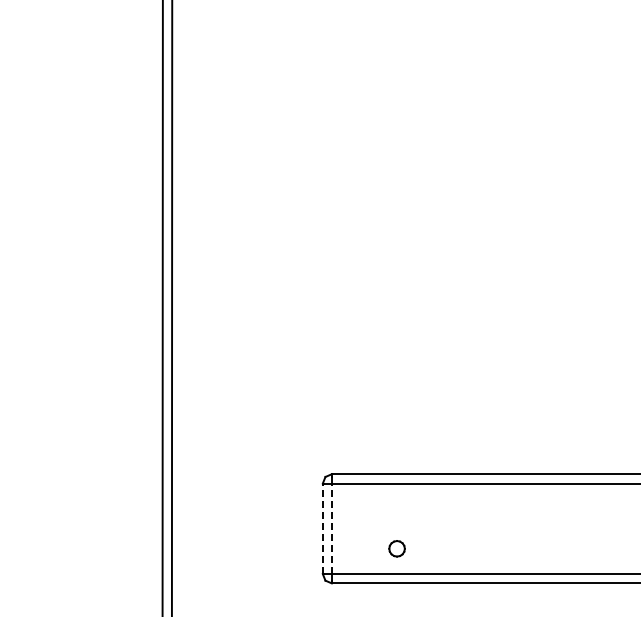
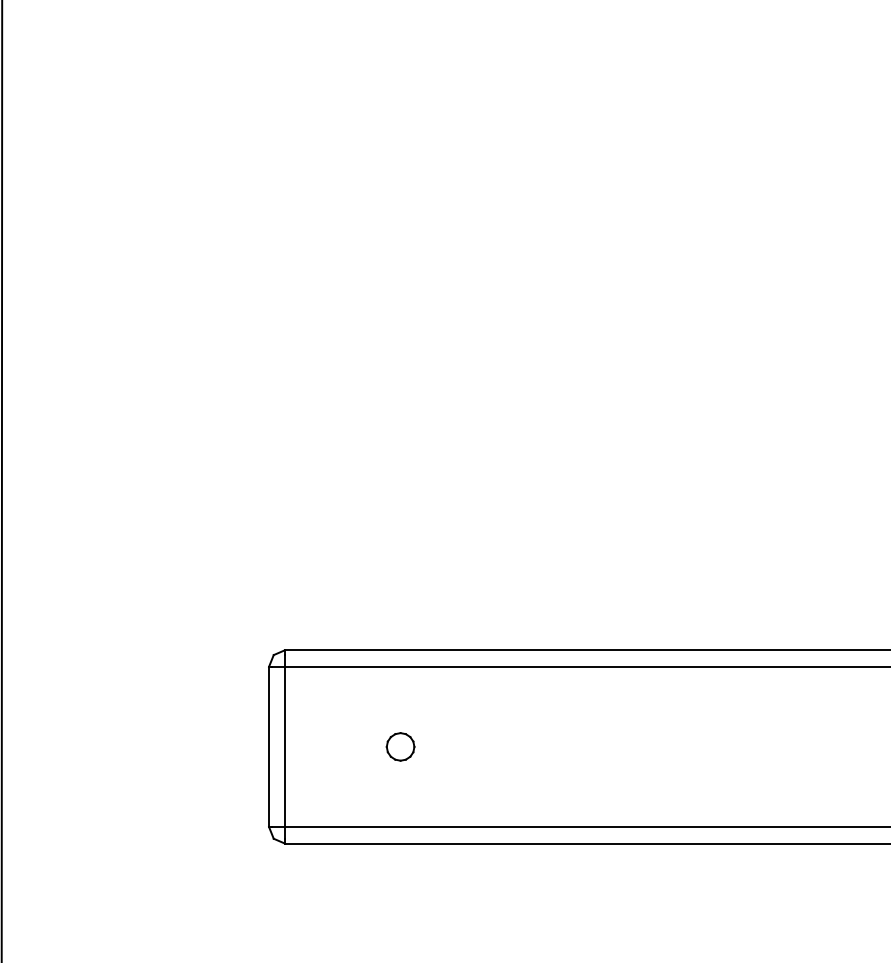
line: (322, 528) -> (268, 746), dashed -> solid
line: (331, 528) -> (284, 746), dashed -> solid
part: (396, 548) -> (399, 746), moved

